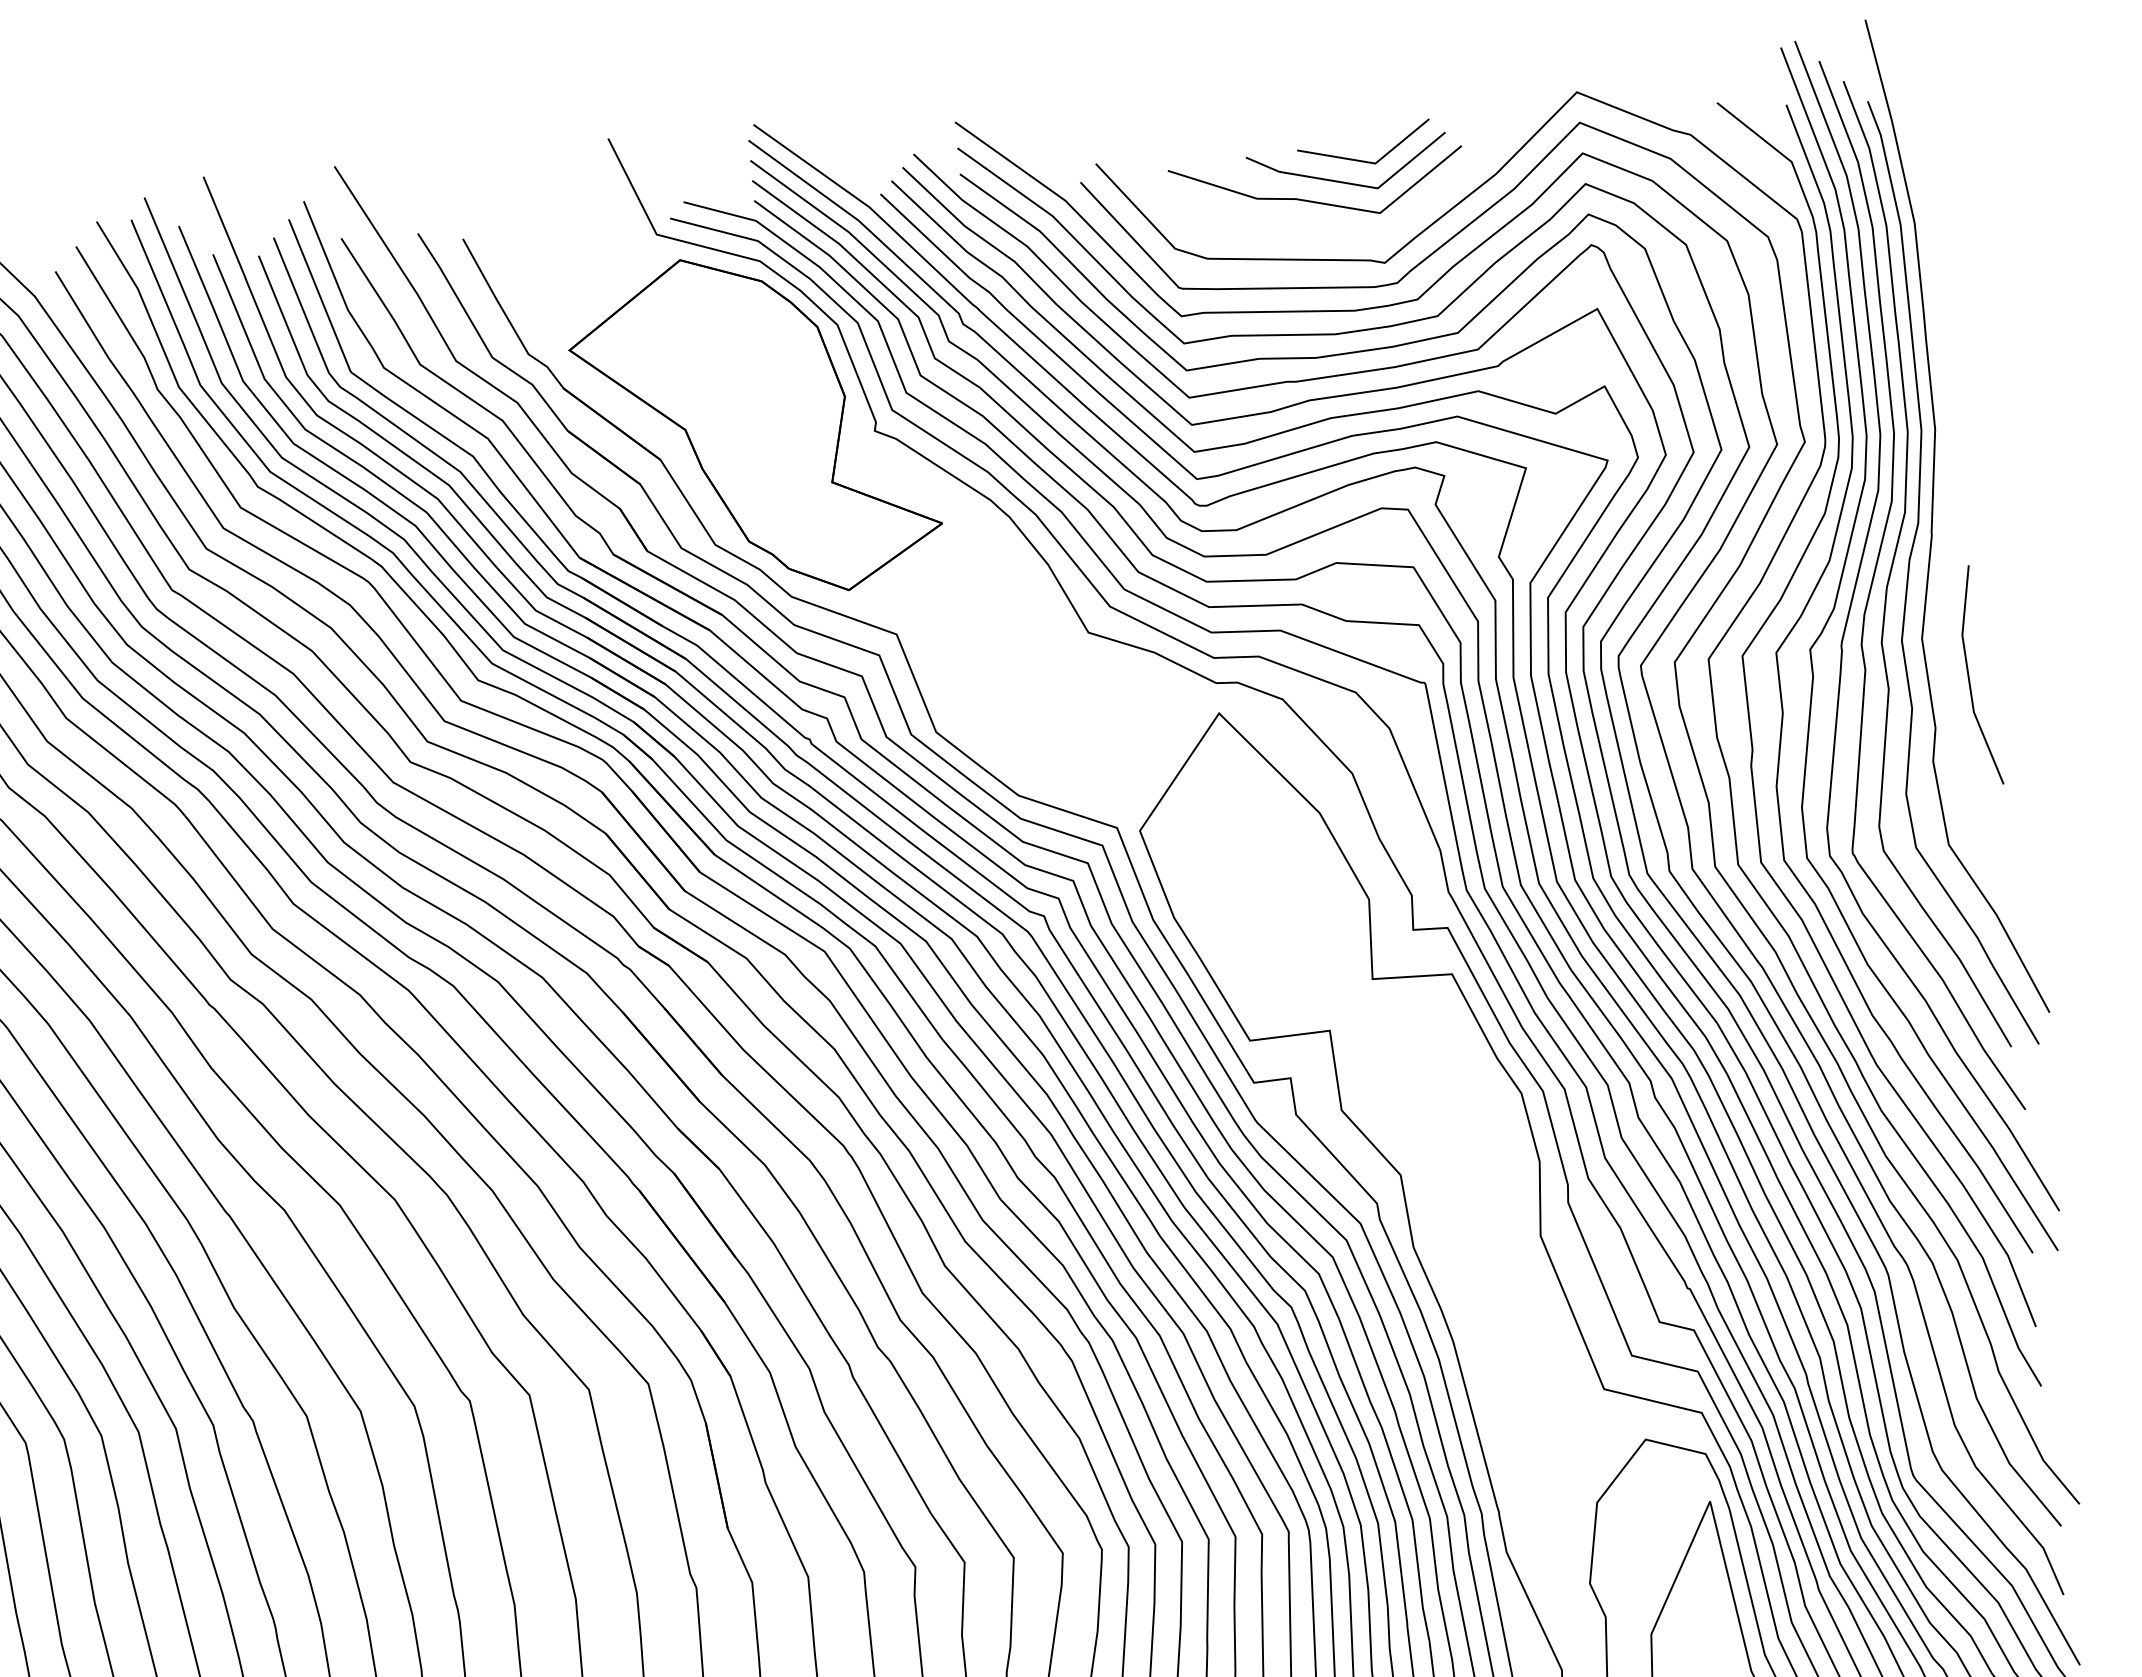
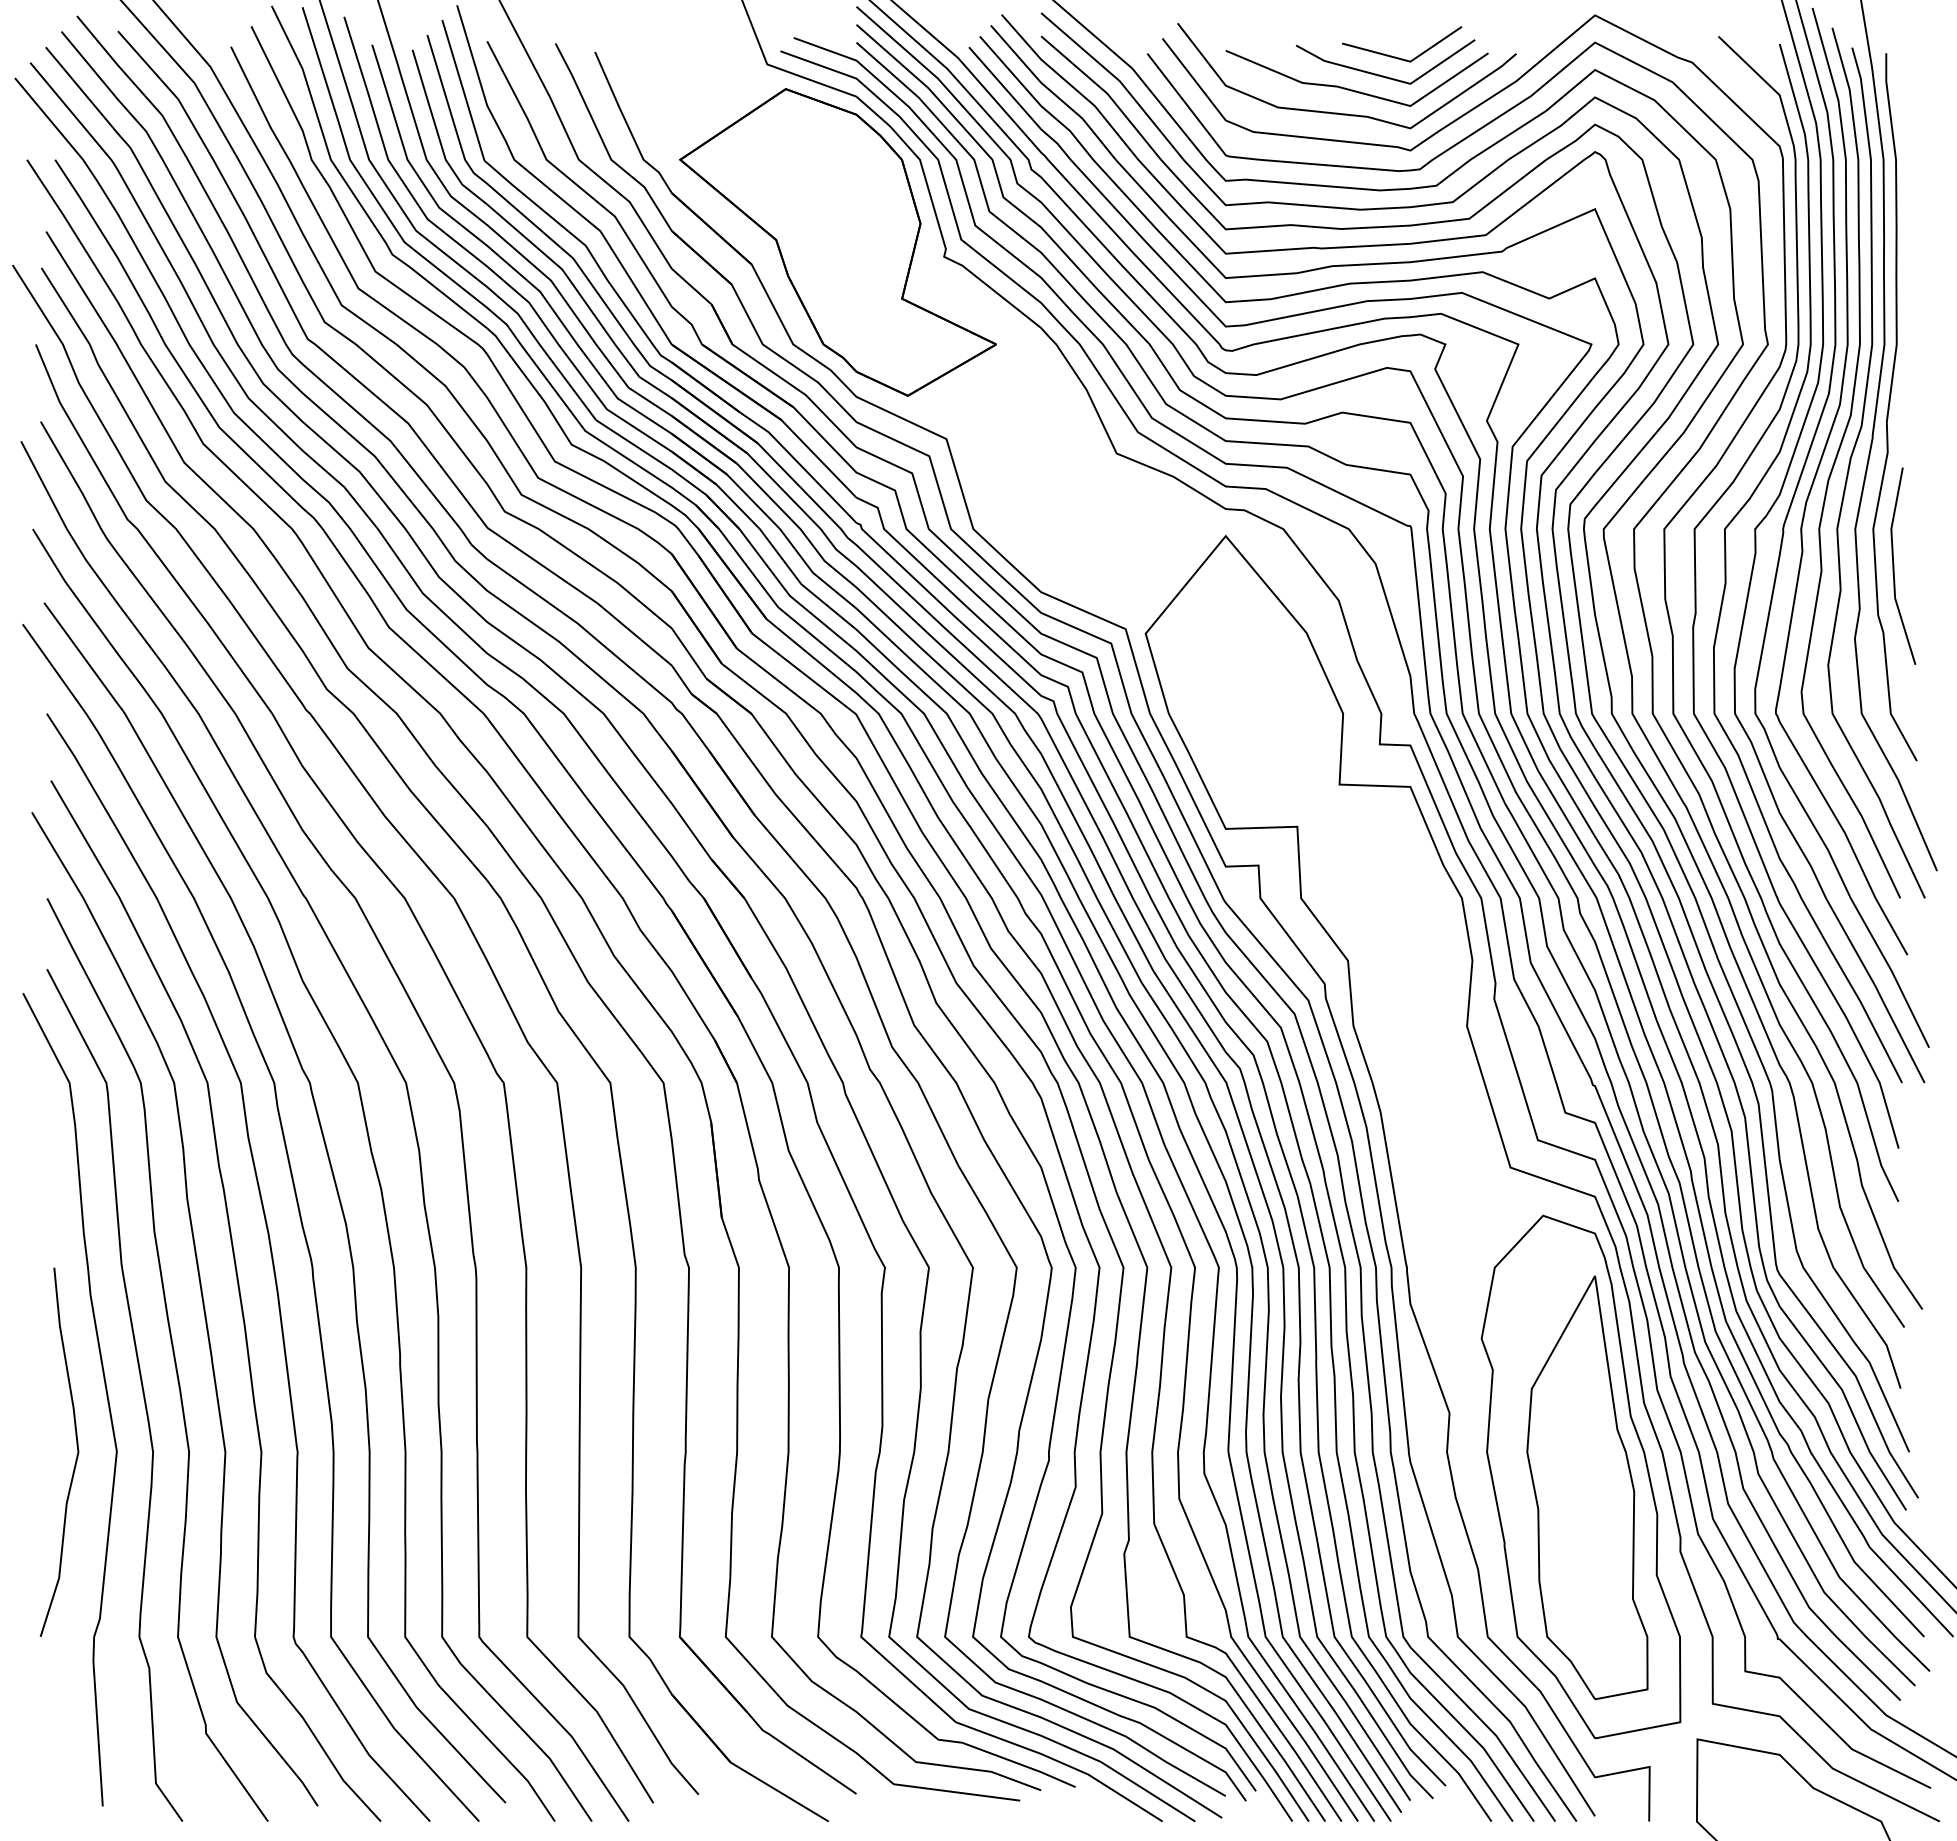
curve: (1300, 227) -> (1338, 112), added
curve: (1947, 499) -> (1889, 407), added

